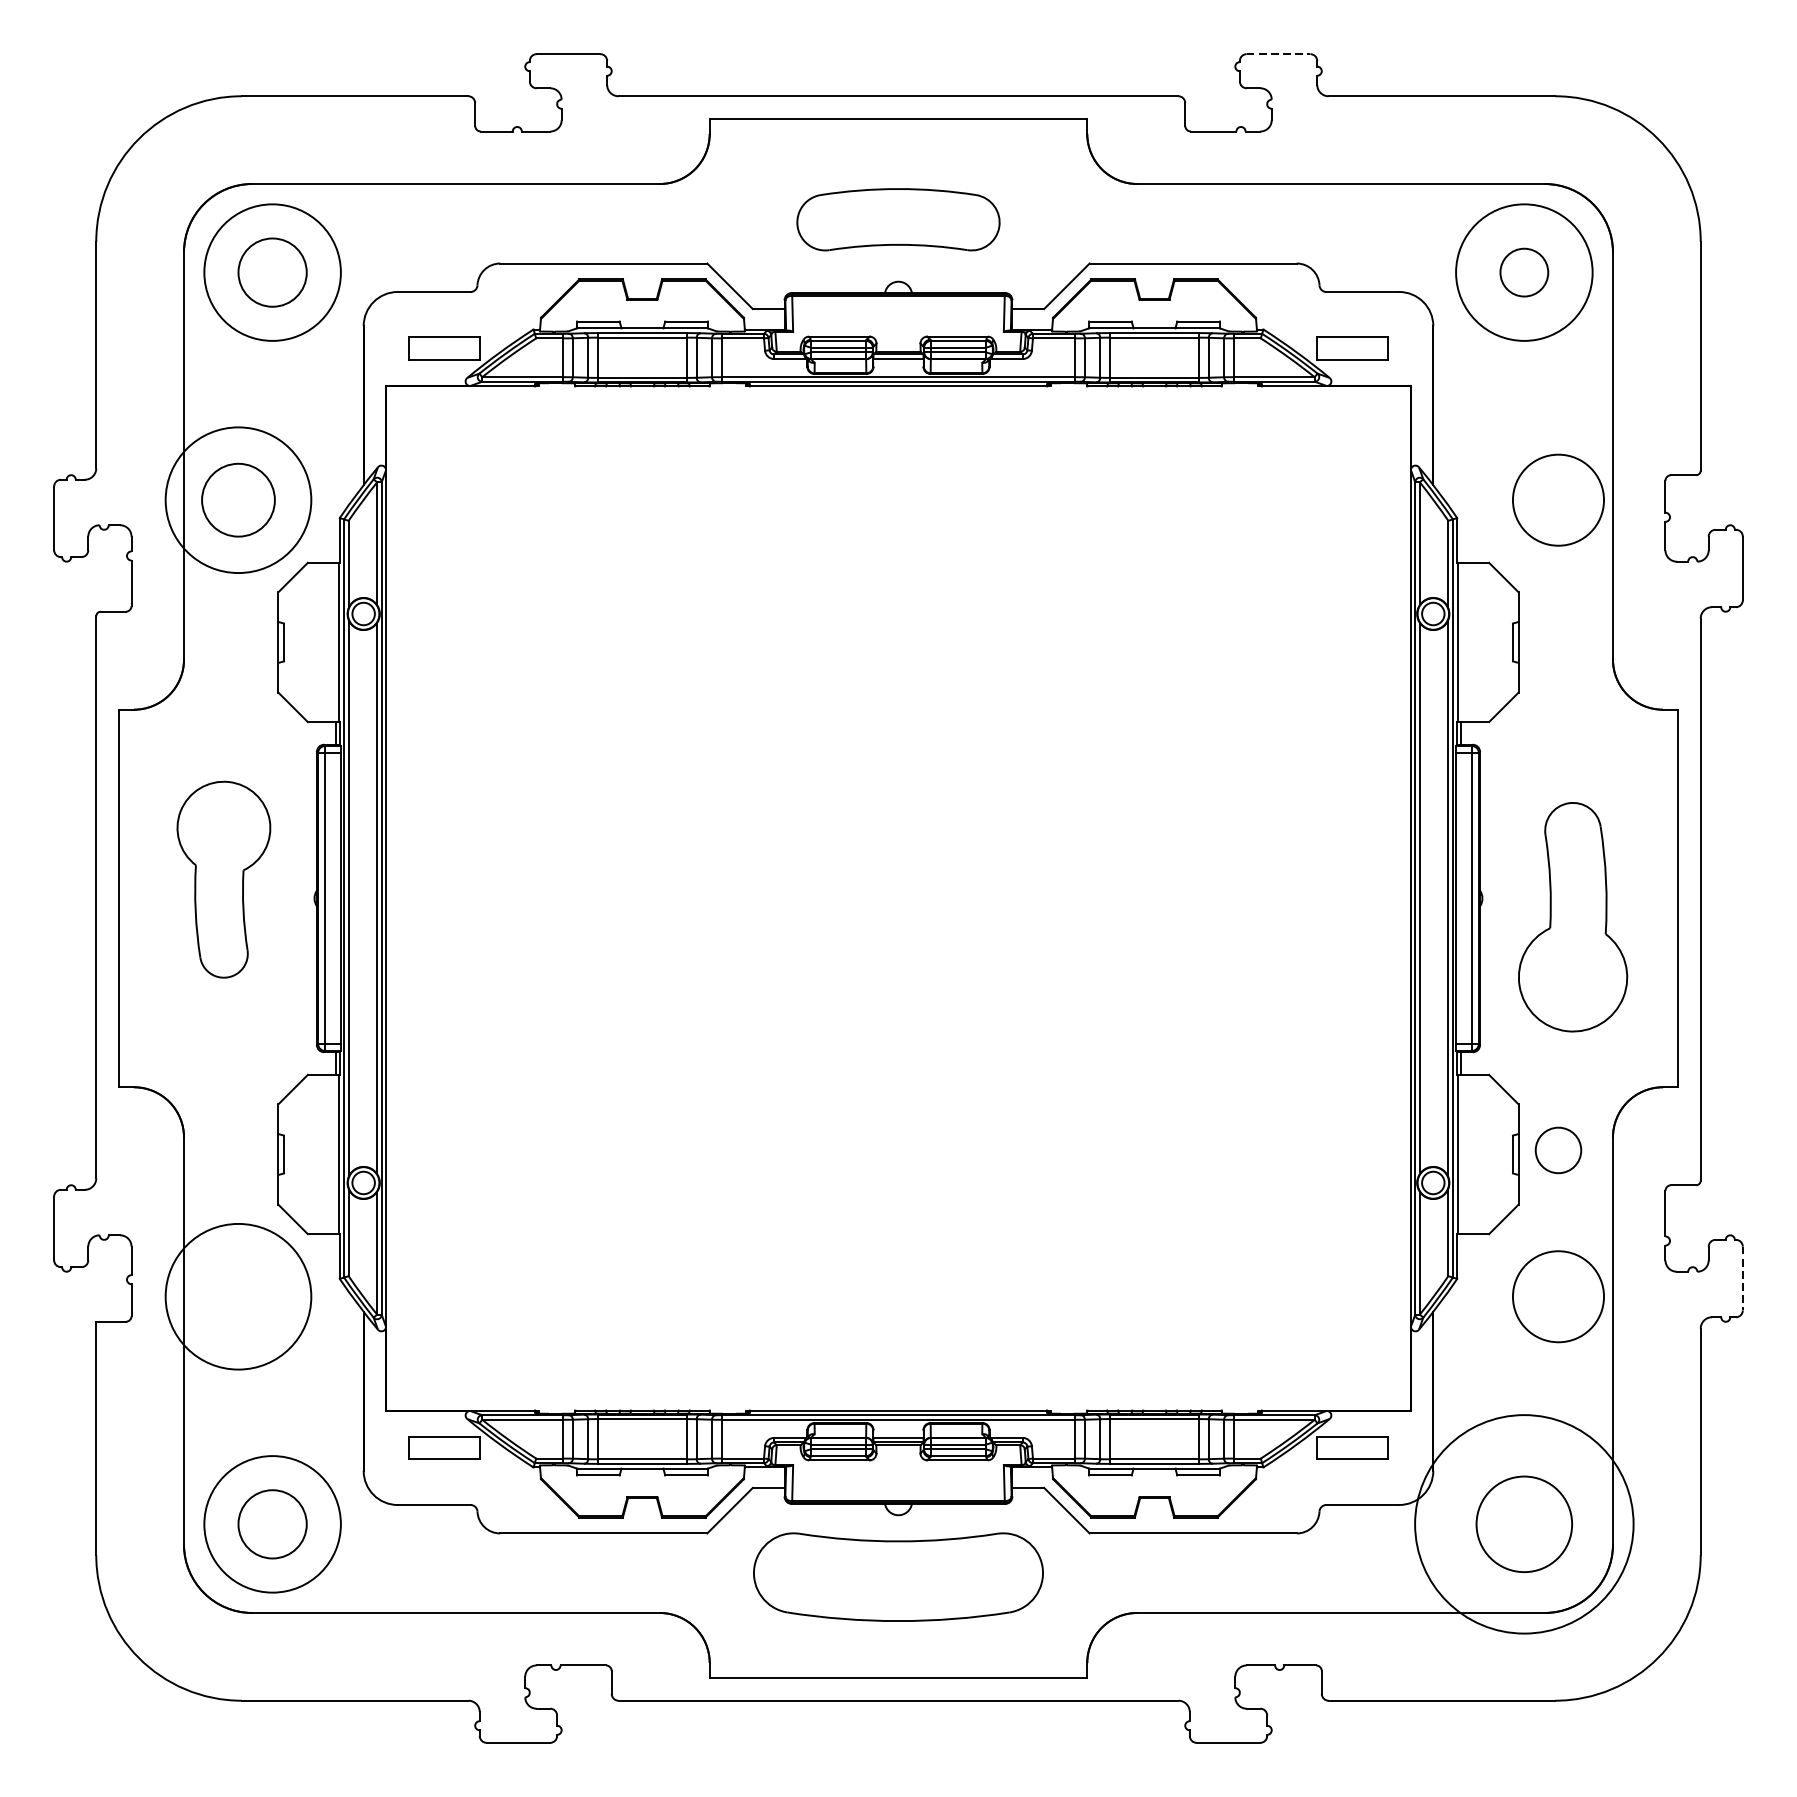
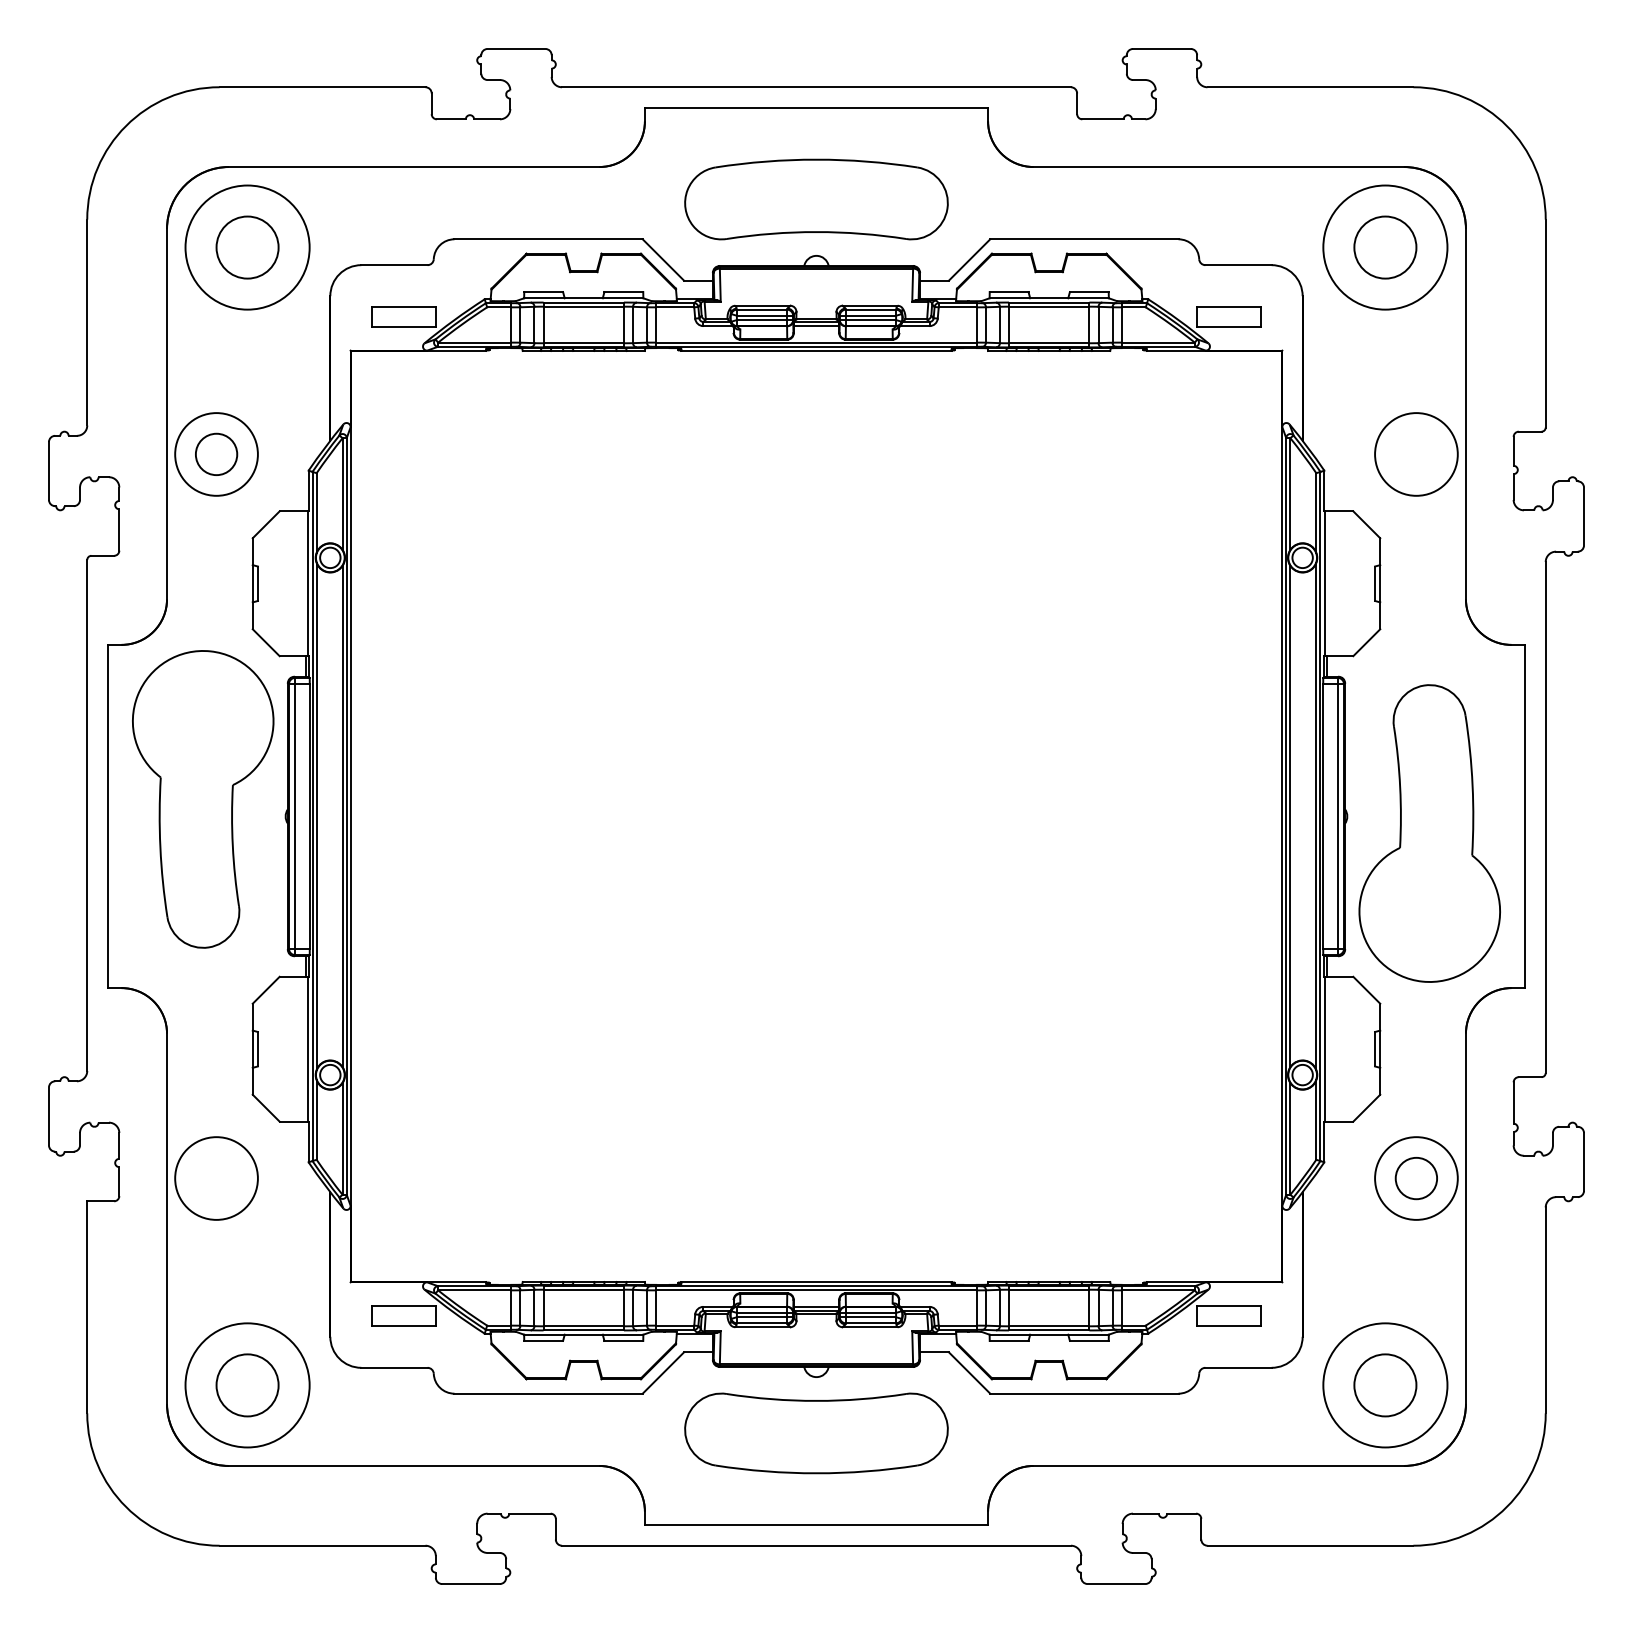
line: (1278, 53) -> (1161, 48), dashed -> solid
part: (898, 219) -> (816, 199), size x1.43
circle: (1524, 272) -> (1385, 247), size x1.43
circle: (238, 500) -> (216, 454), size x0.62
circle: (238, 500) -> (216, 454), size x0.62
part: (224, 879) -> (203, 799), size x1.67
part: (1572, 917) -> (1429, 833), size x1.43
circle: (1557, 1150) -> (1415, 1178), moved
line: (1743, 1278) -> (1584, 1161), dashed -> solid
circle: (238, 1296) -> (216, 1178), size x0.62
circle: (1524, 1524) -> (1385, 1385), size x0.62
circle: (1524, 1524) -> (1385, 1385), size x0.71

